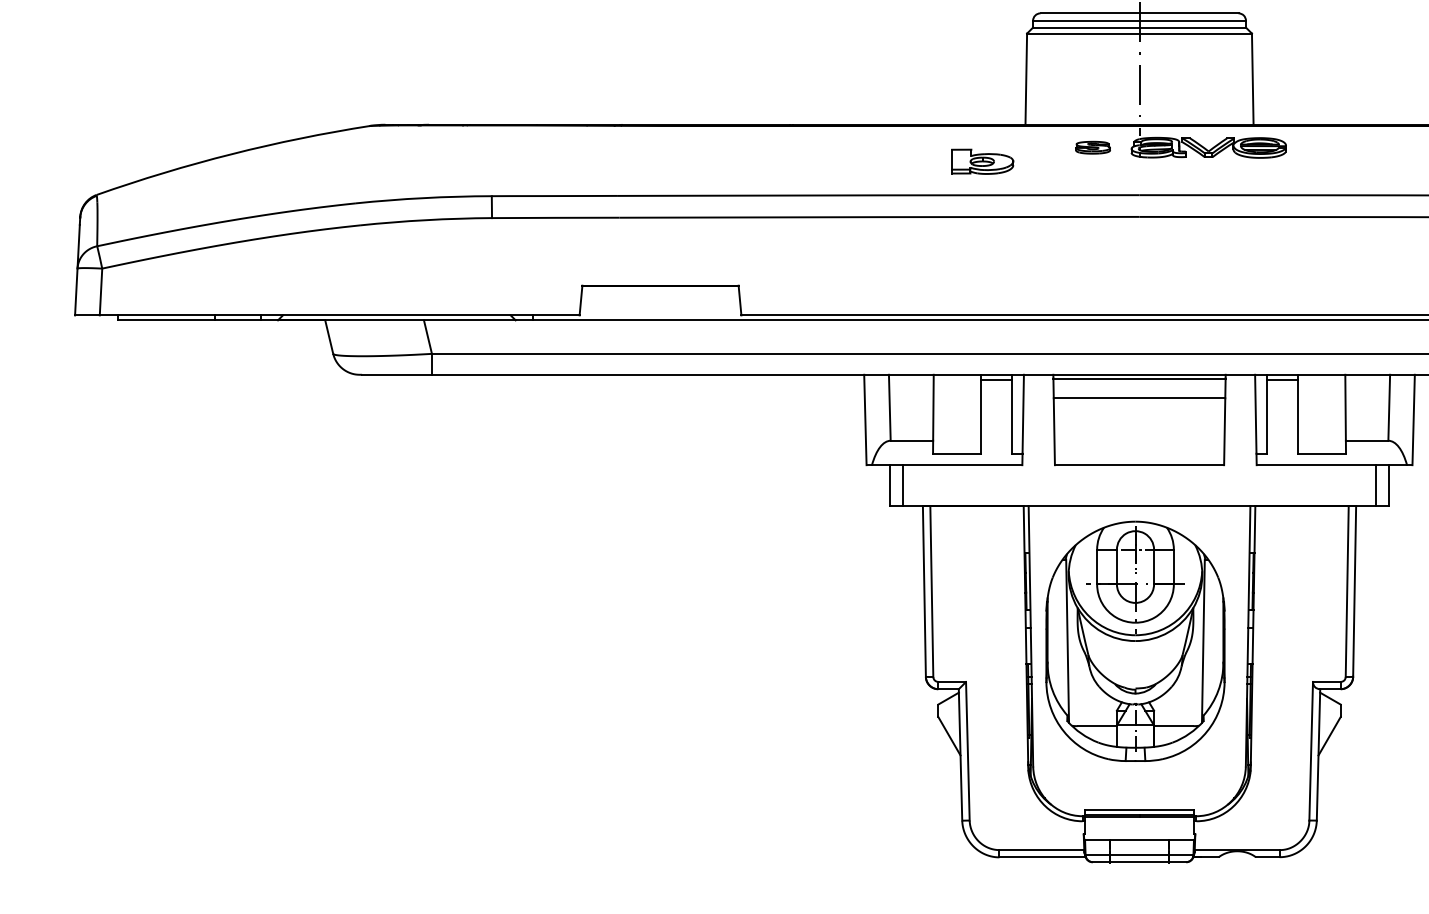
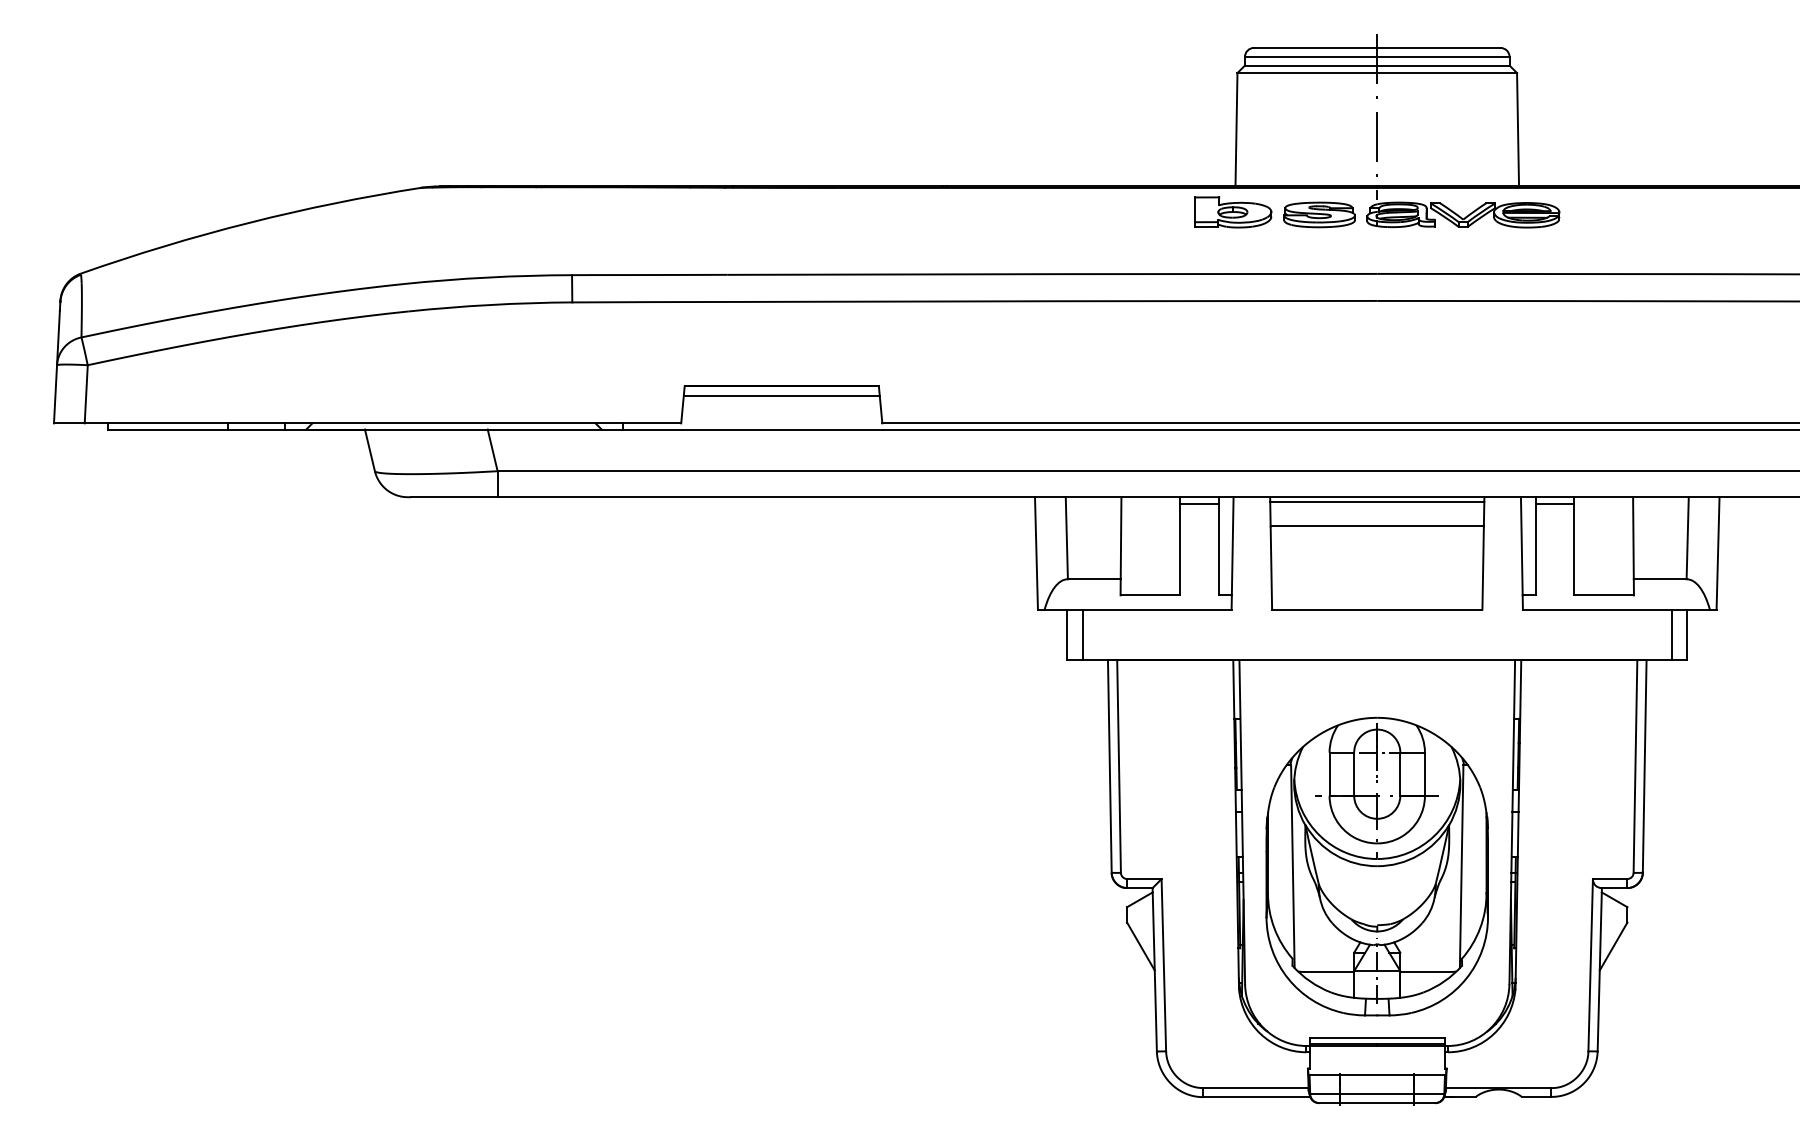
part: (1093, 147) -> (1319, 214), size x1.67
part: (982, 161) -> (1233, 212), moved
line: (660, 292) -> (781, 395), added
part: (1134, 641) -> (1376, 866), moved

